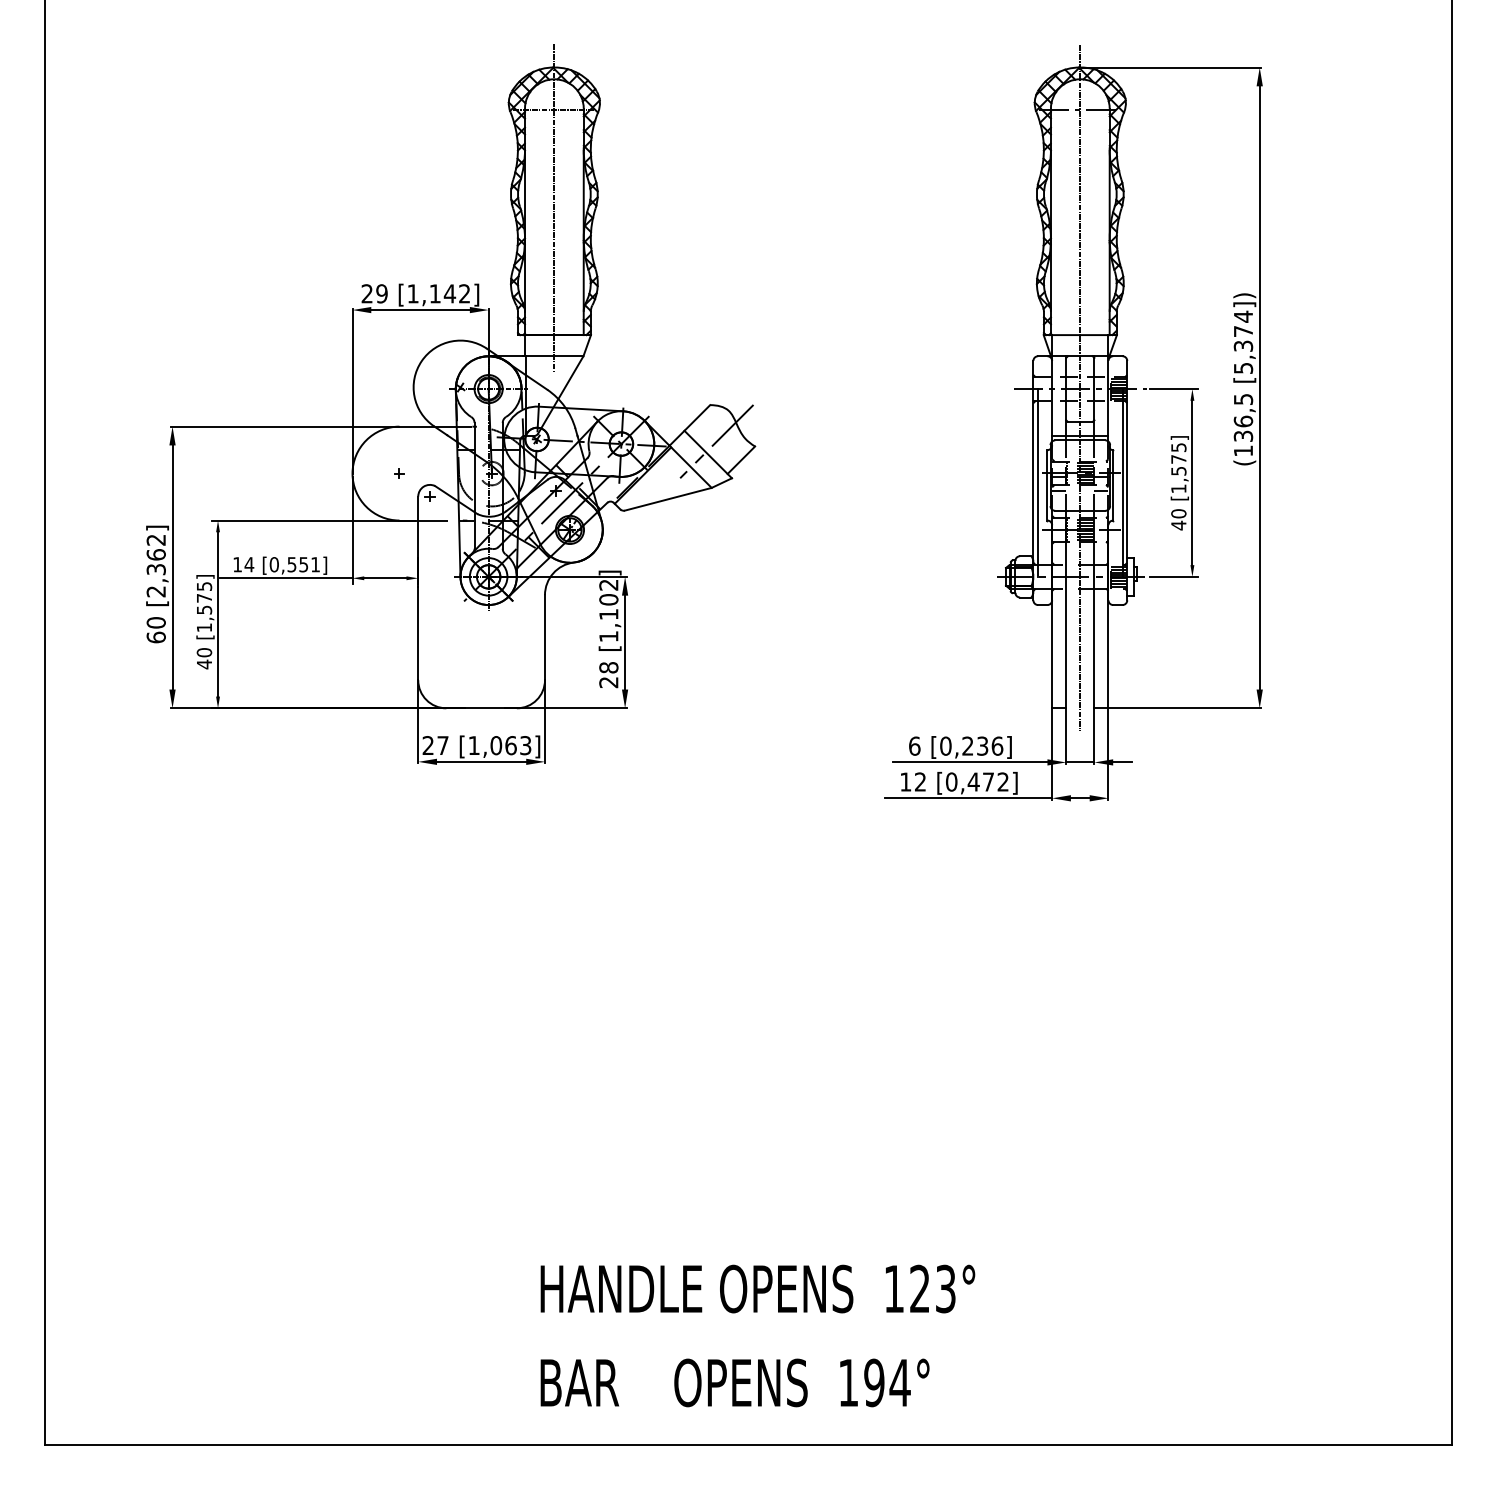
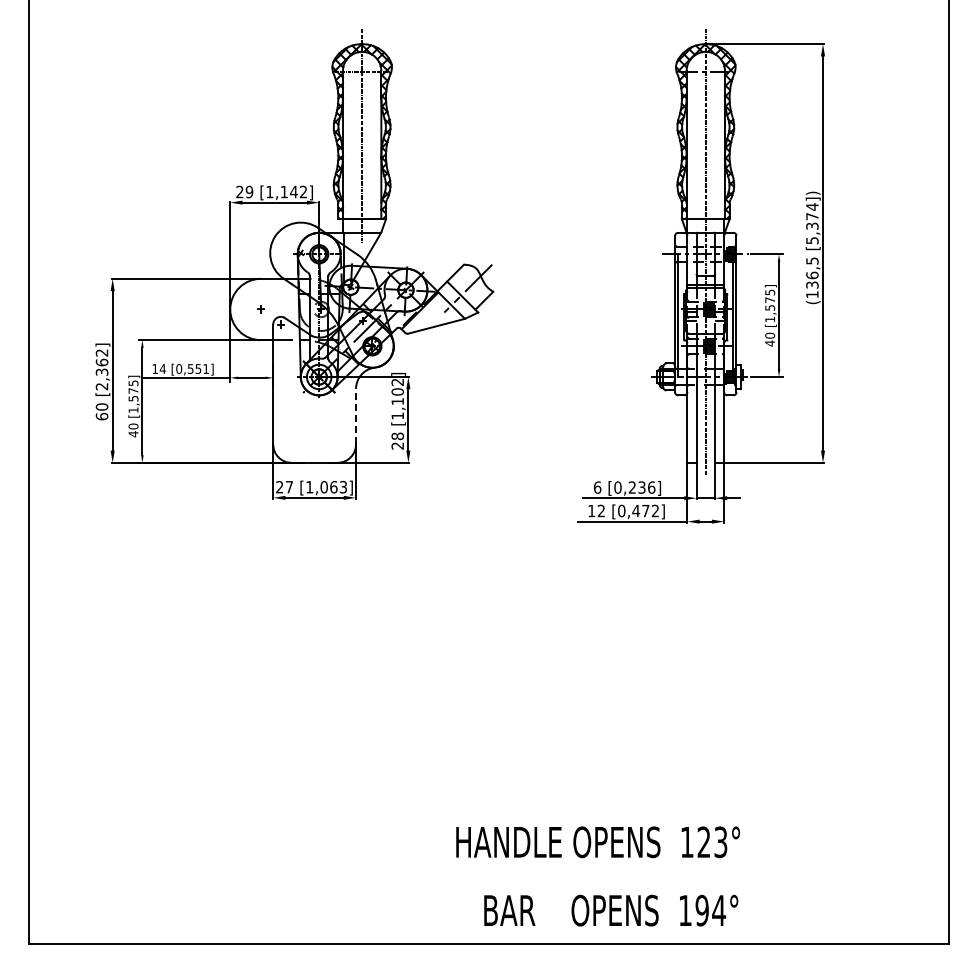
line: (545, 637) -> (356, 416), solid -> dashed
text: (758, 1289) -> (598, 842), moved
text: (735, 1382) -> (611, 910), moved

